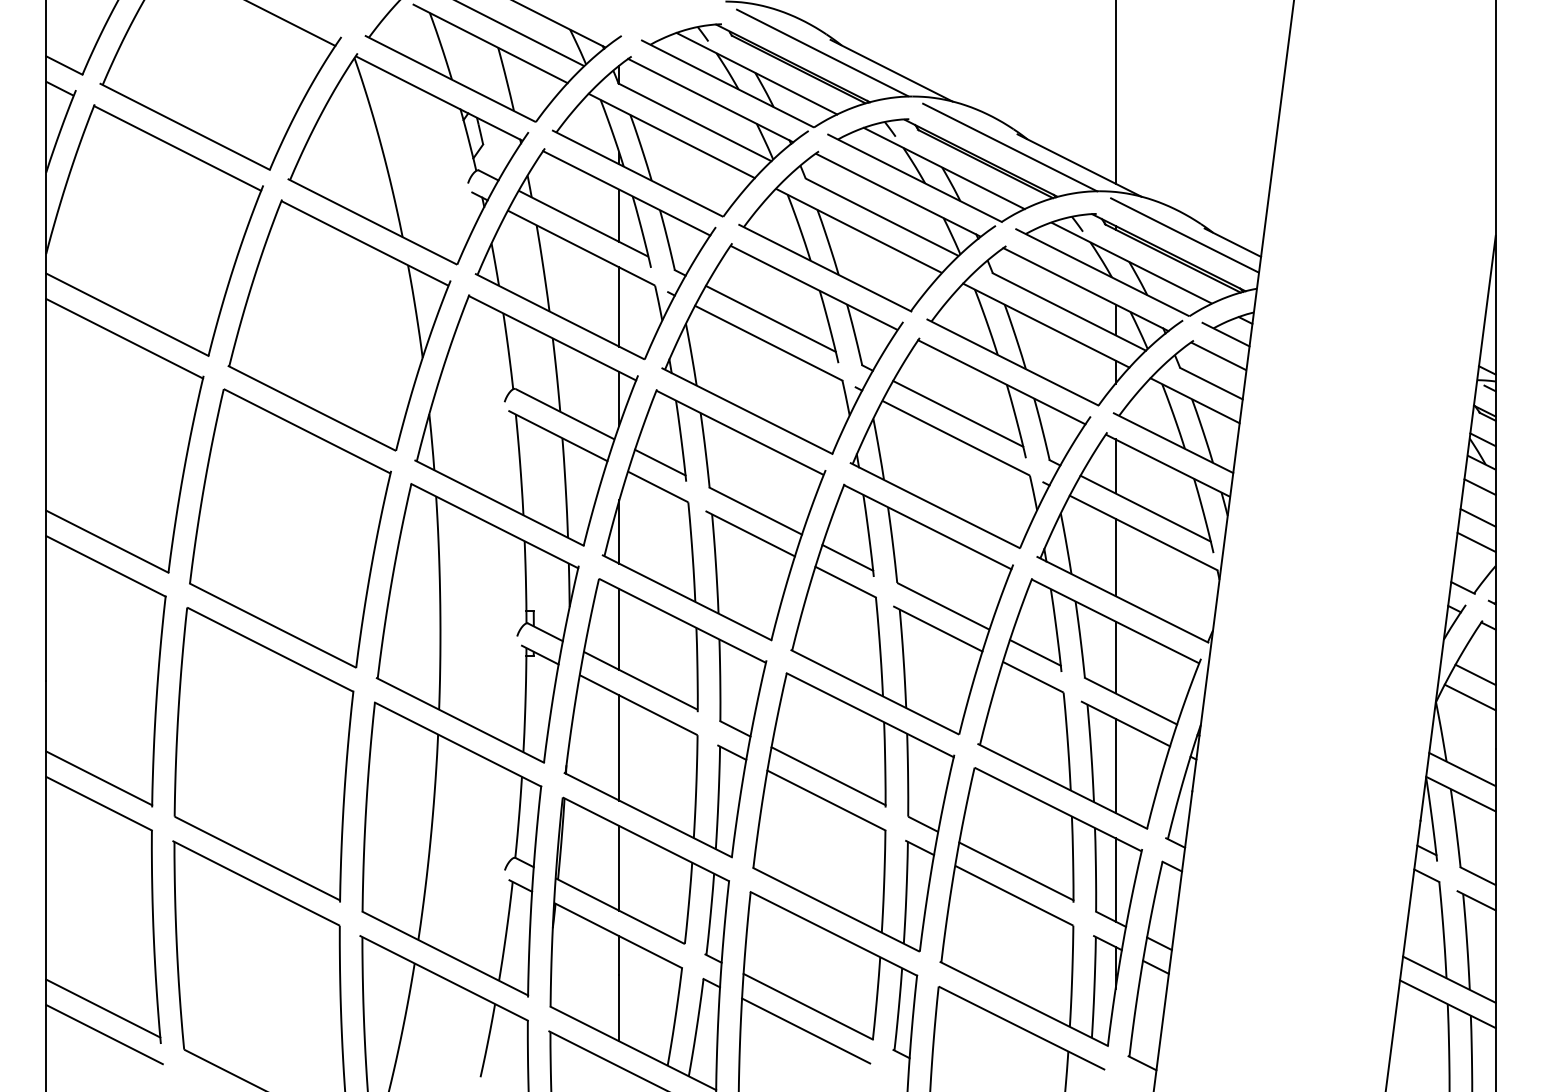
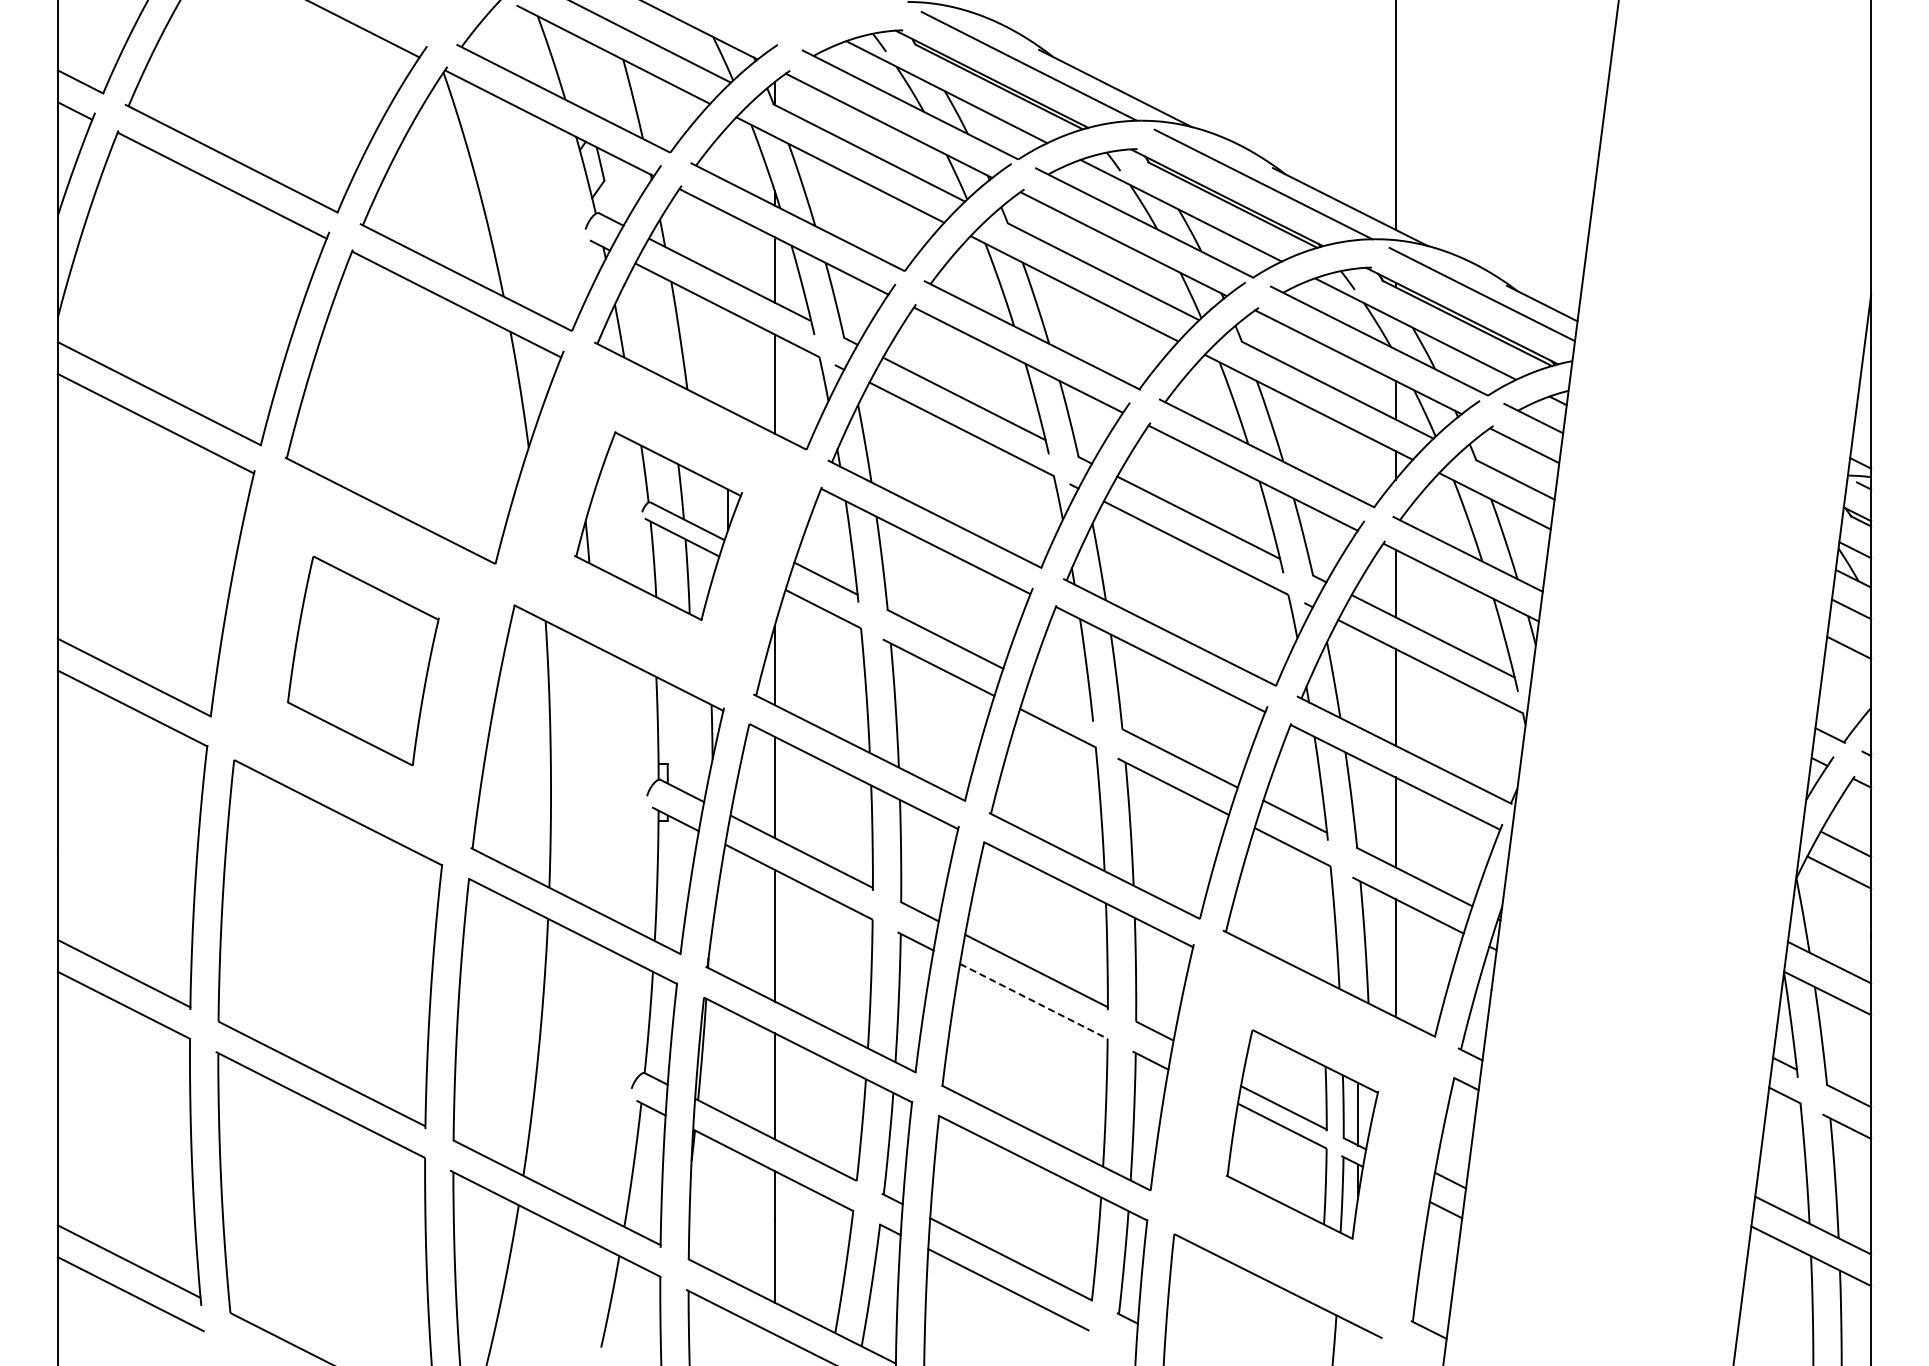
part: (526, 420) -> (658, 525), size x0.6
part: (290, 528) -> (363, 660), size x0.6
line: (1476, 542) -> (1847, 678), removed
line: (847, 557) -> (1060, 697), removed
line: (826, 800) -> (1033, 1001), solid -> dashed
part: (1041, 906) -> (1302, 1134), size x0.6

